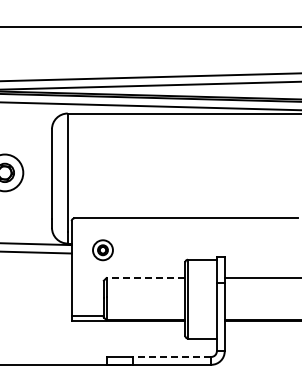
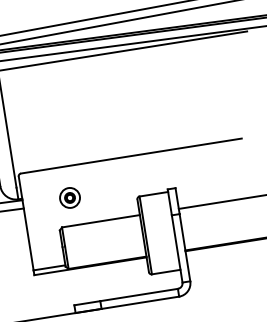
part: (102, 250) -> (69, 198), moved
line: (145, 278) -> (100, 221), dashed -> solid
line: (171, 356) -> (138, 294), dashed -> solid

